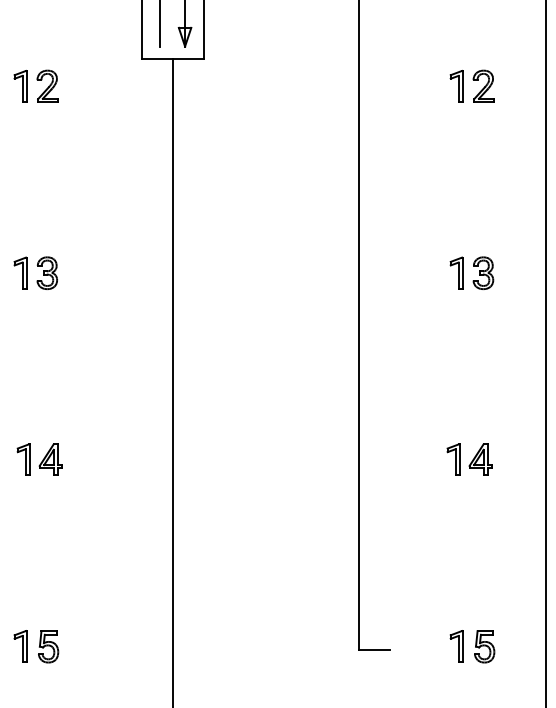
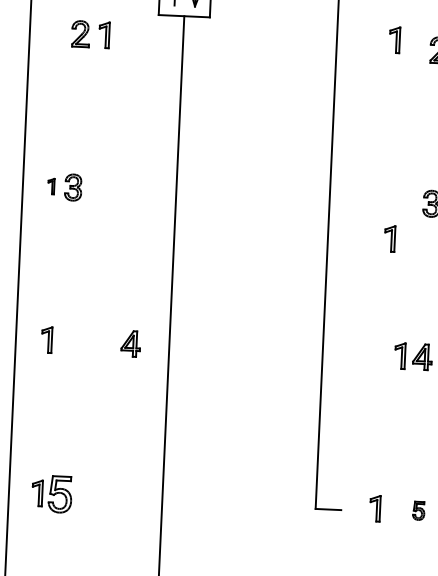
part: (456, 85) -> (394, 39), moved
part: (20, 86) -> (104, 35), moved
part: (20, 272) -> (51, 185), size x0.6
part: (456, 272) -> (389, 238), moved
part: (50, 459) -> (130, 343), moved
part: (48, 646) -> (60, 494), size x1.4
part: (456, 646) -> (375, 508), moved
part: (484, 646) -> (418, 510), size x0.7

